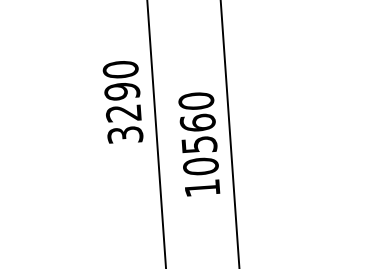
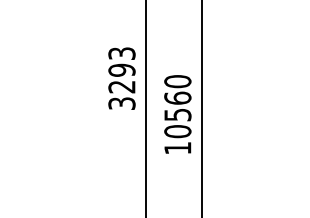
text: (120, 69) -> (121, 53), 3290 -> 3293

